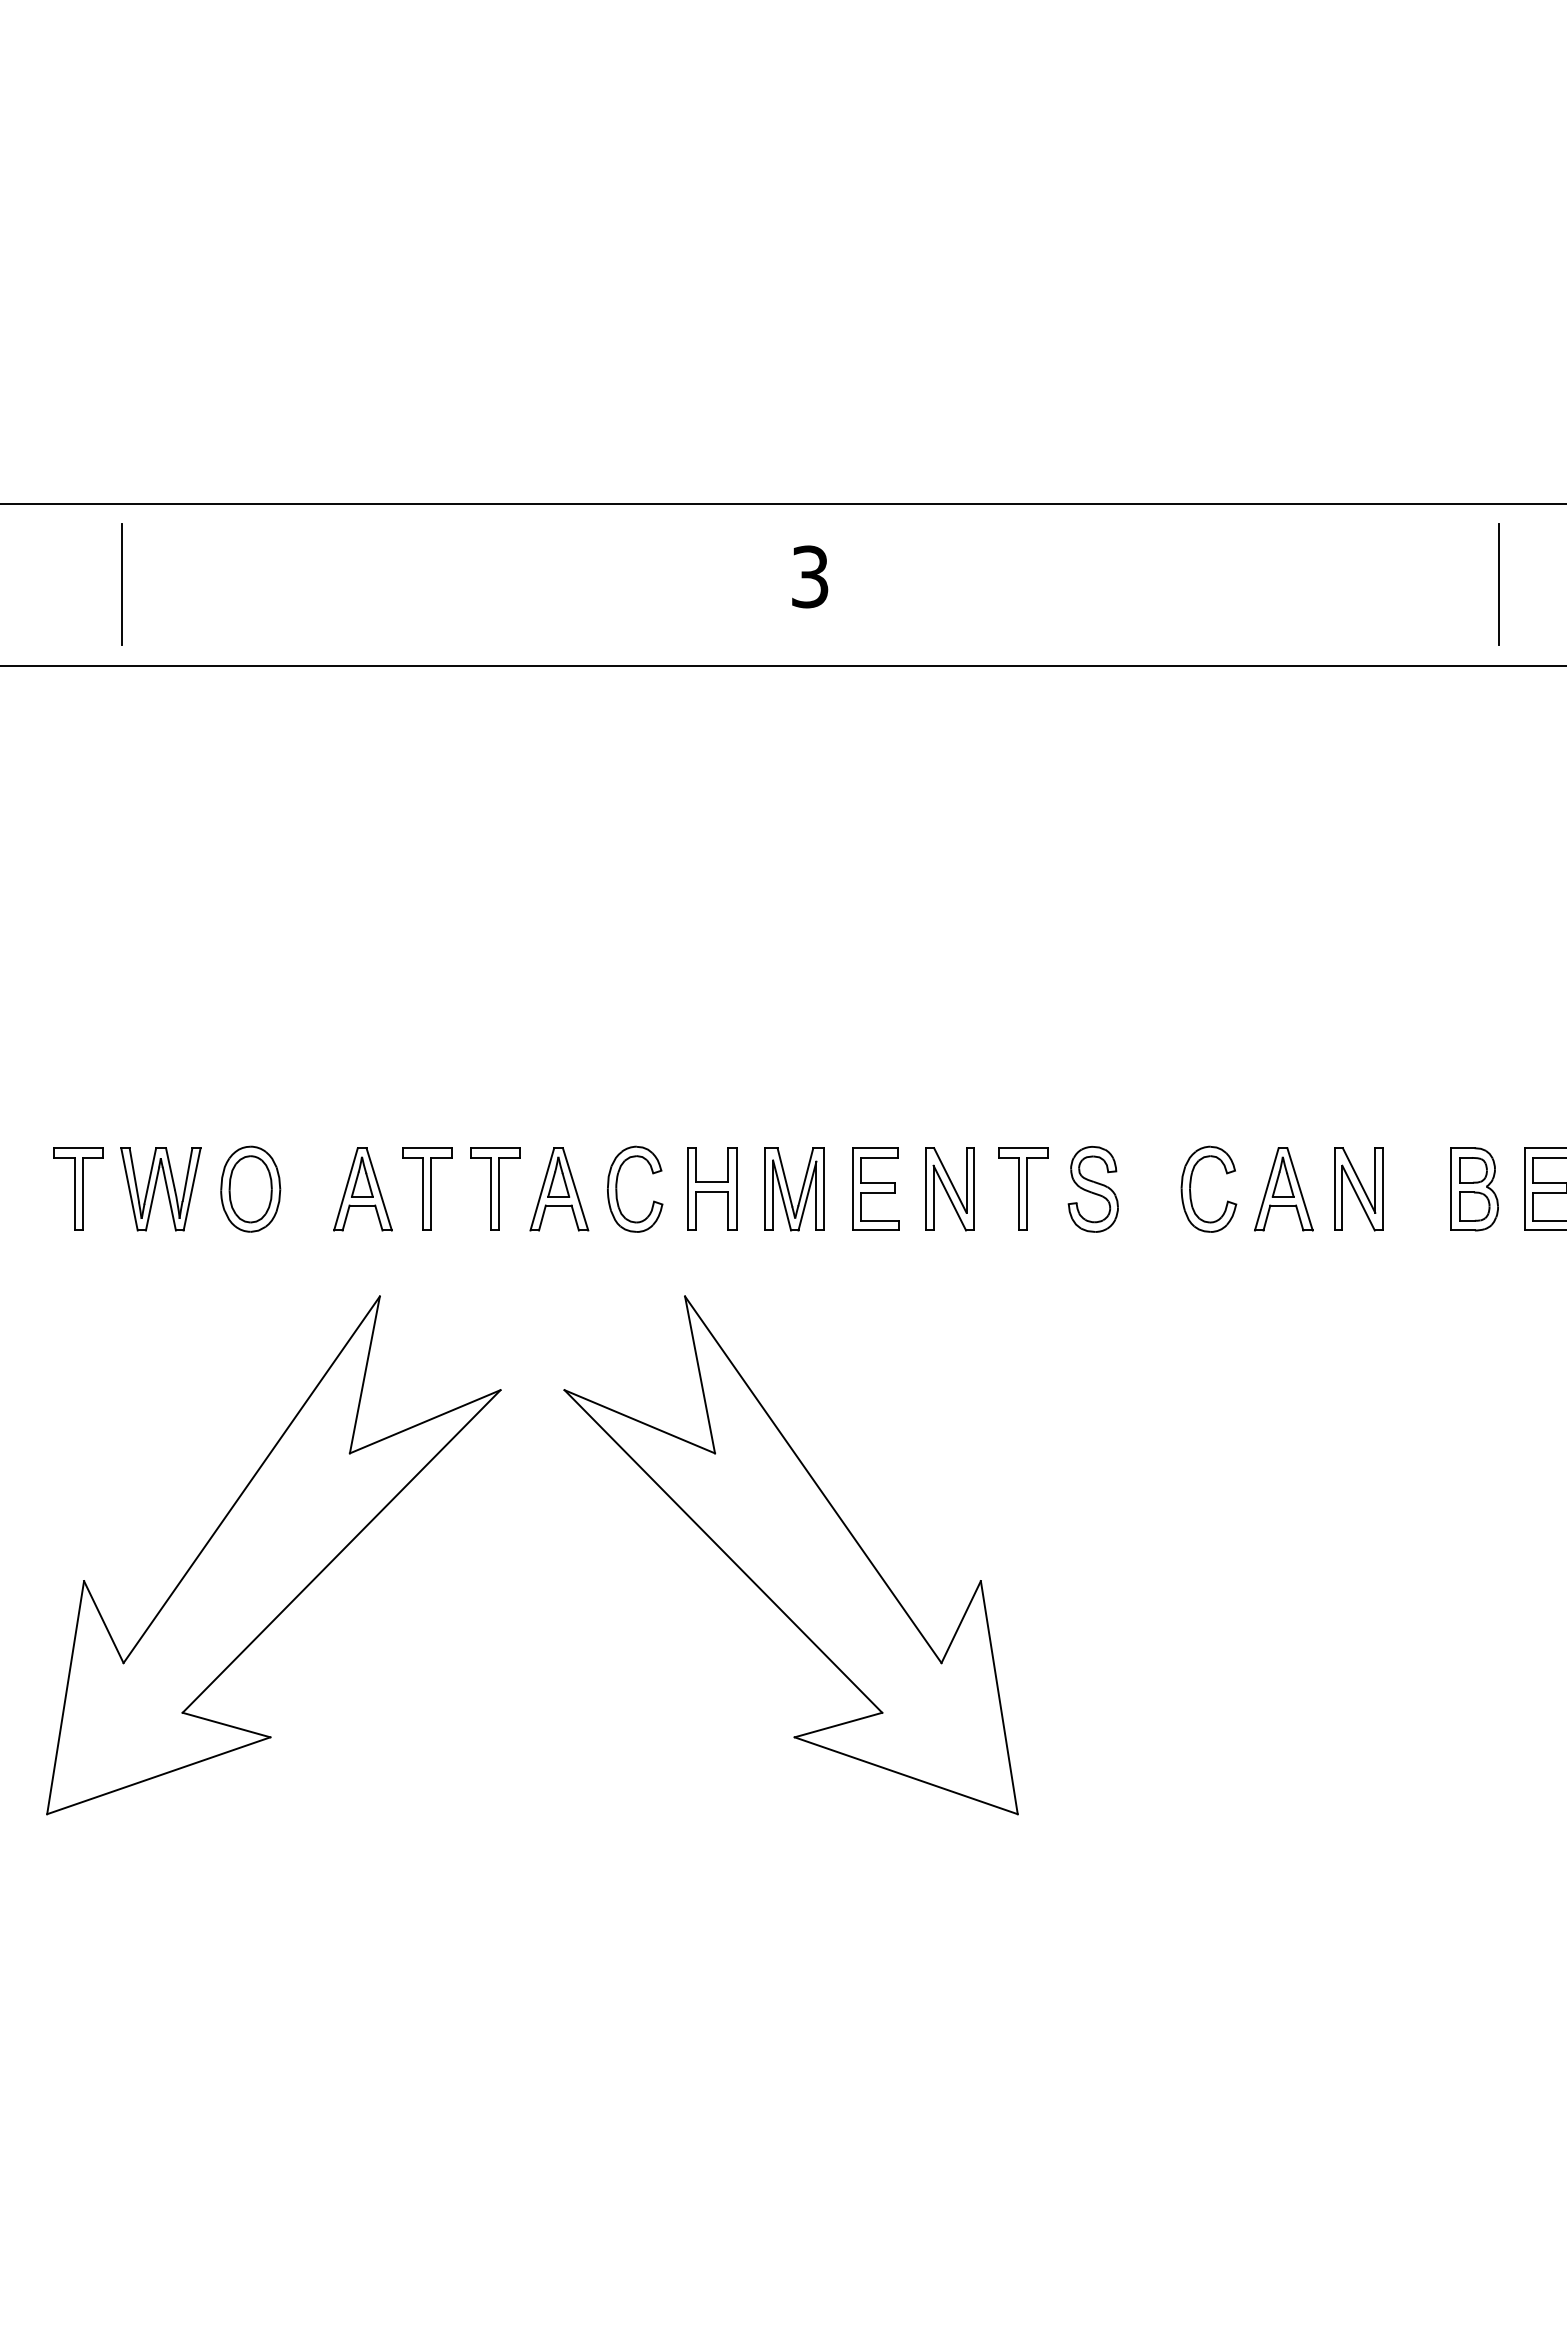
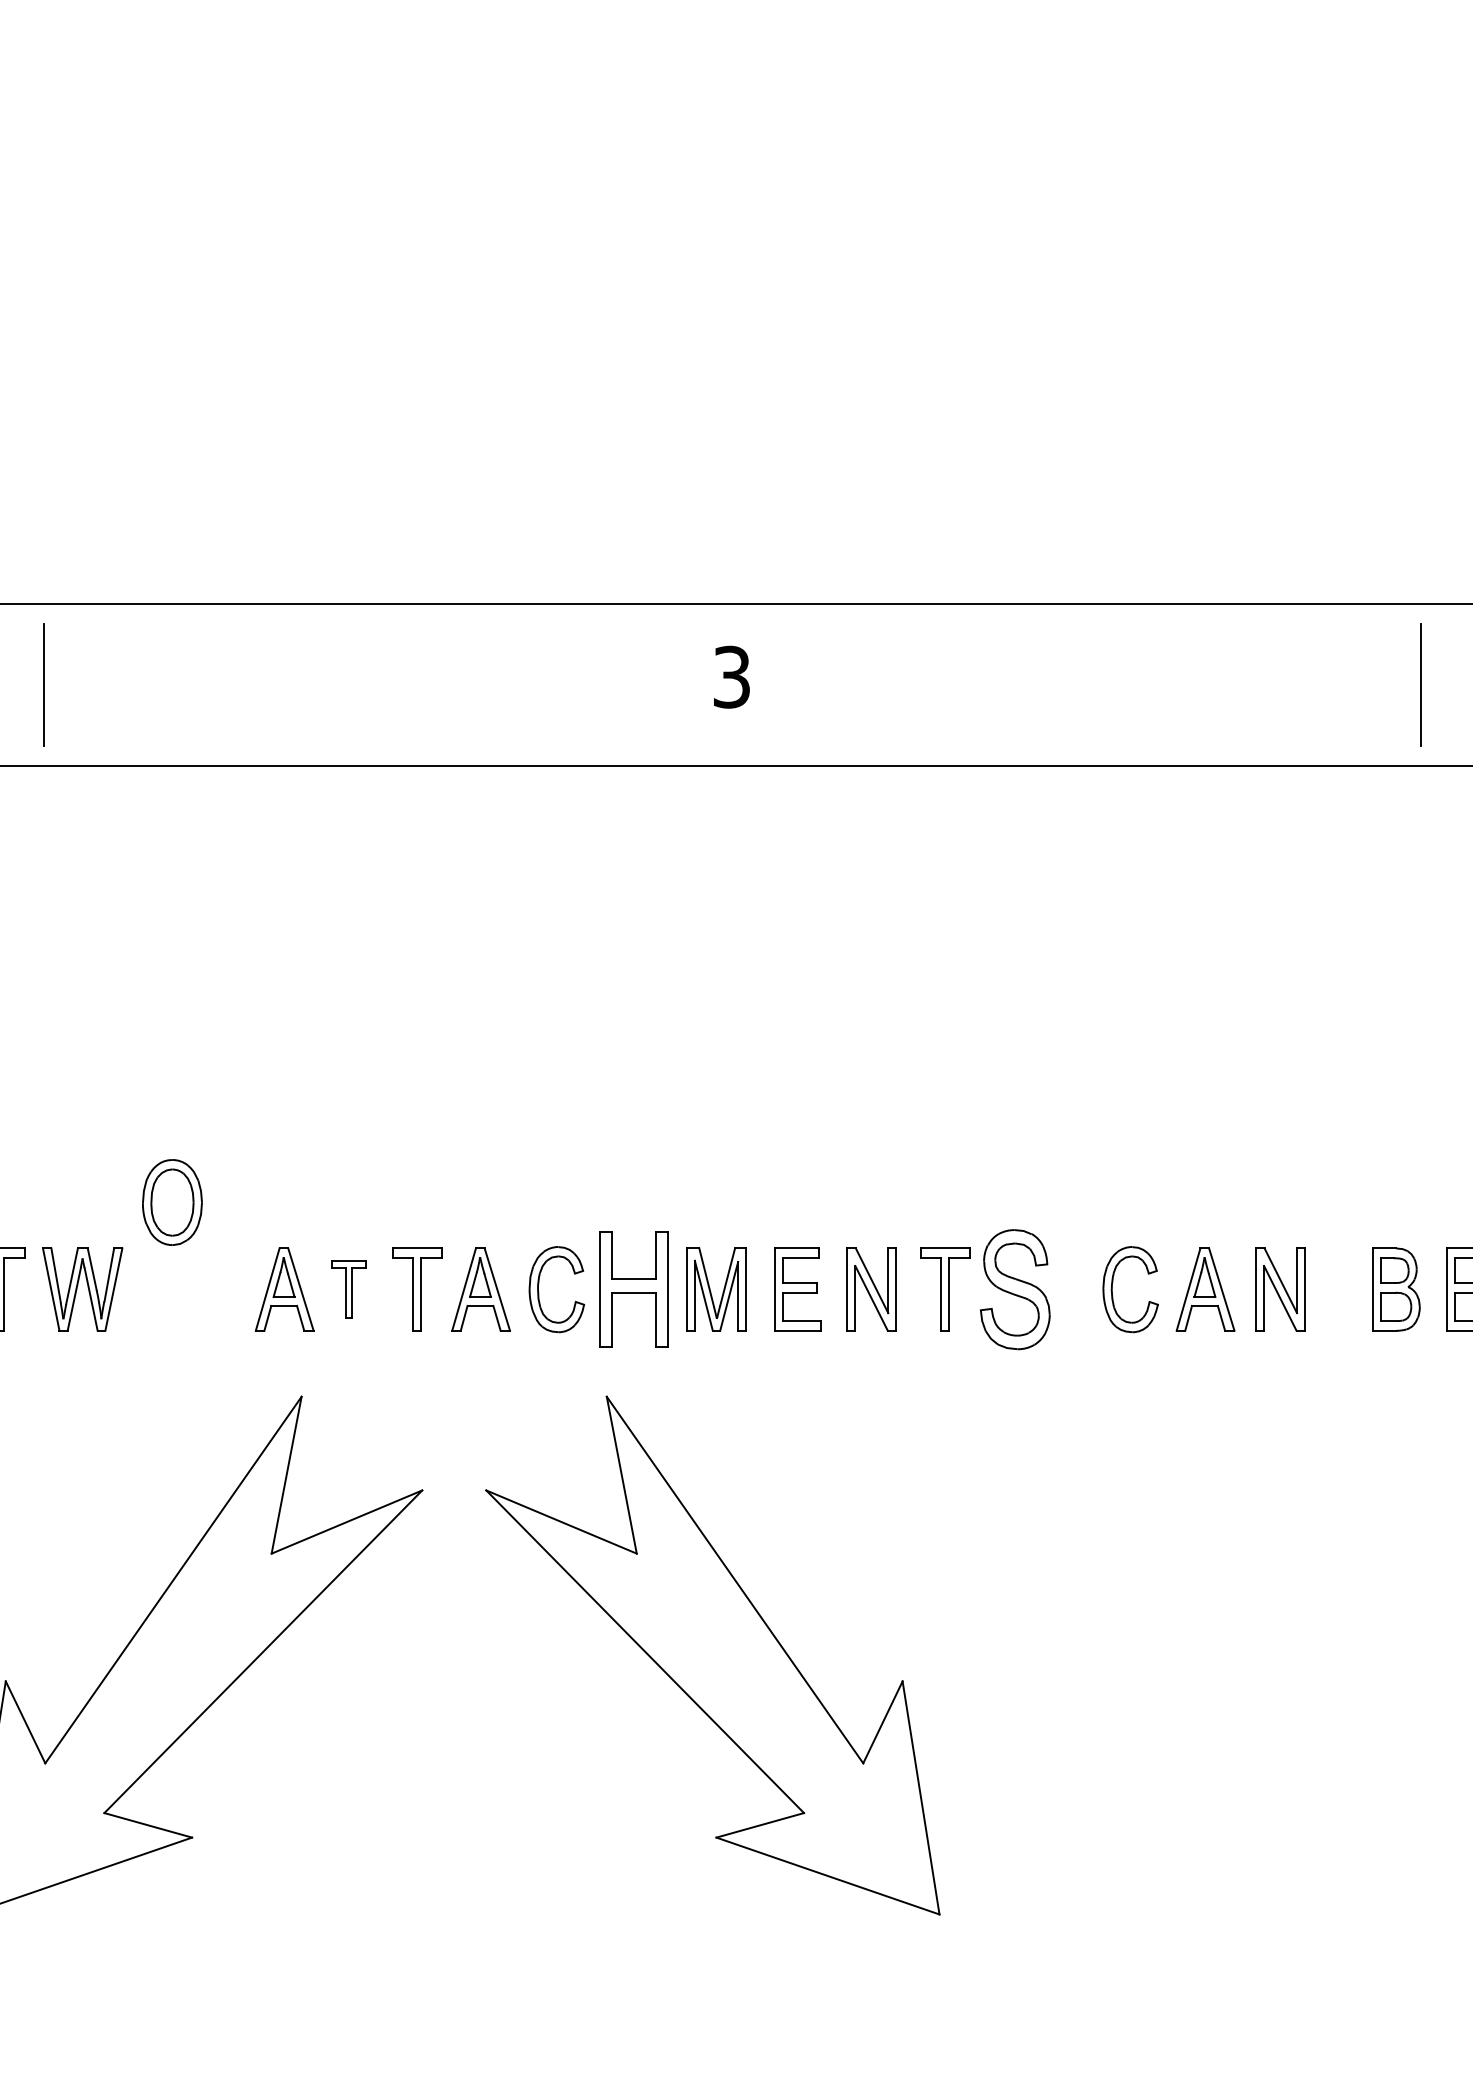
part: (250, 1188) -> (172, 1201), moved
part: (427, 1188) -> (349, 1288), size x0.7
part: (712, 1188) -> (634, 1288), size x1.4
part: (1092, 1189) -> (1014, 1289), size x1.4

